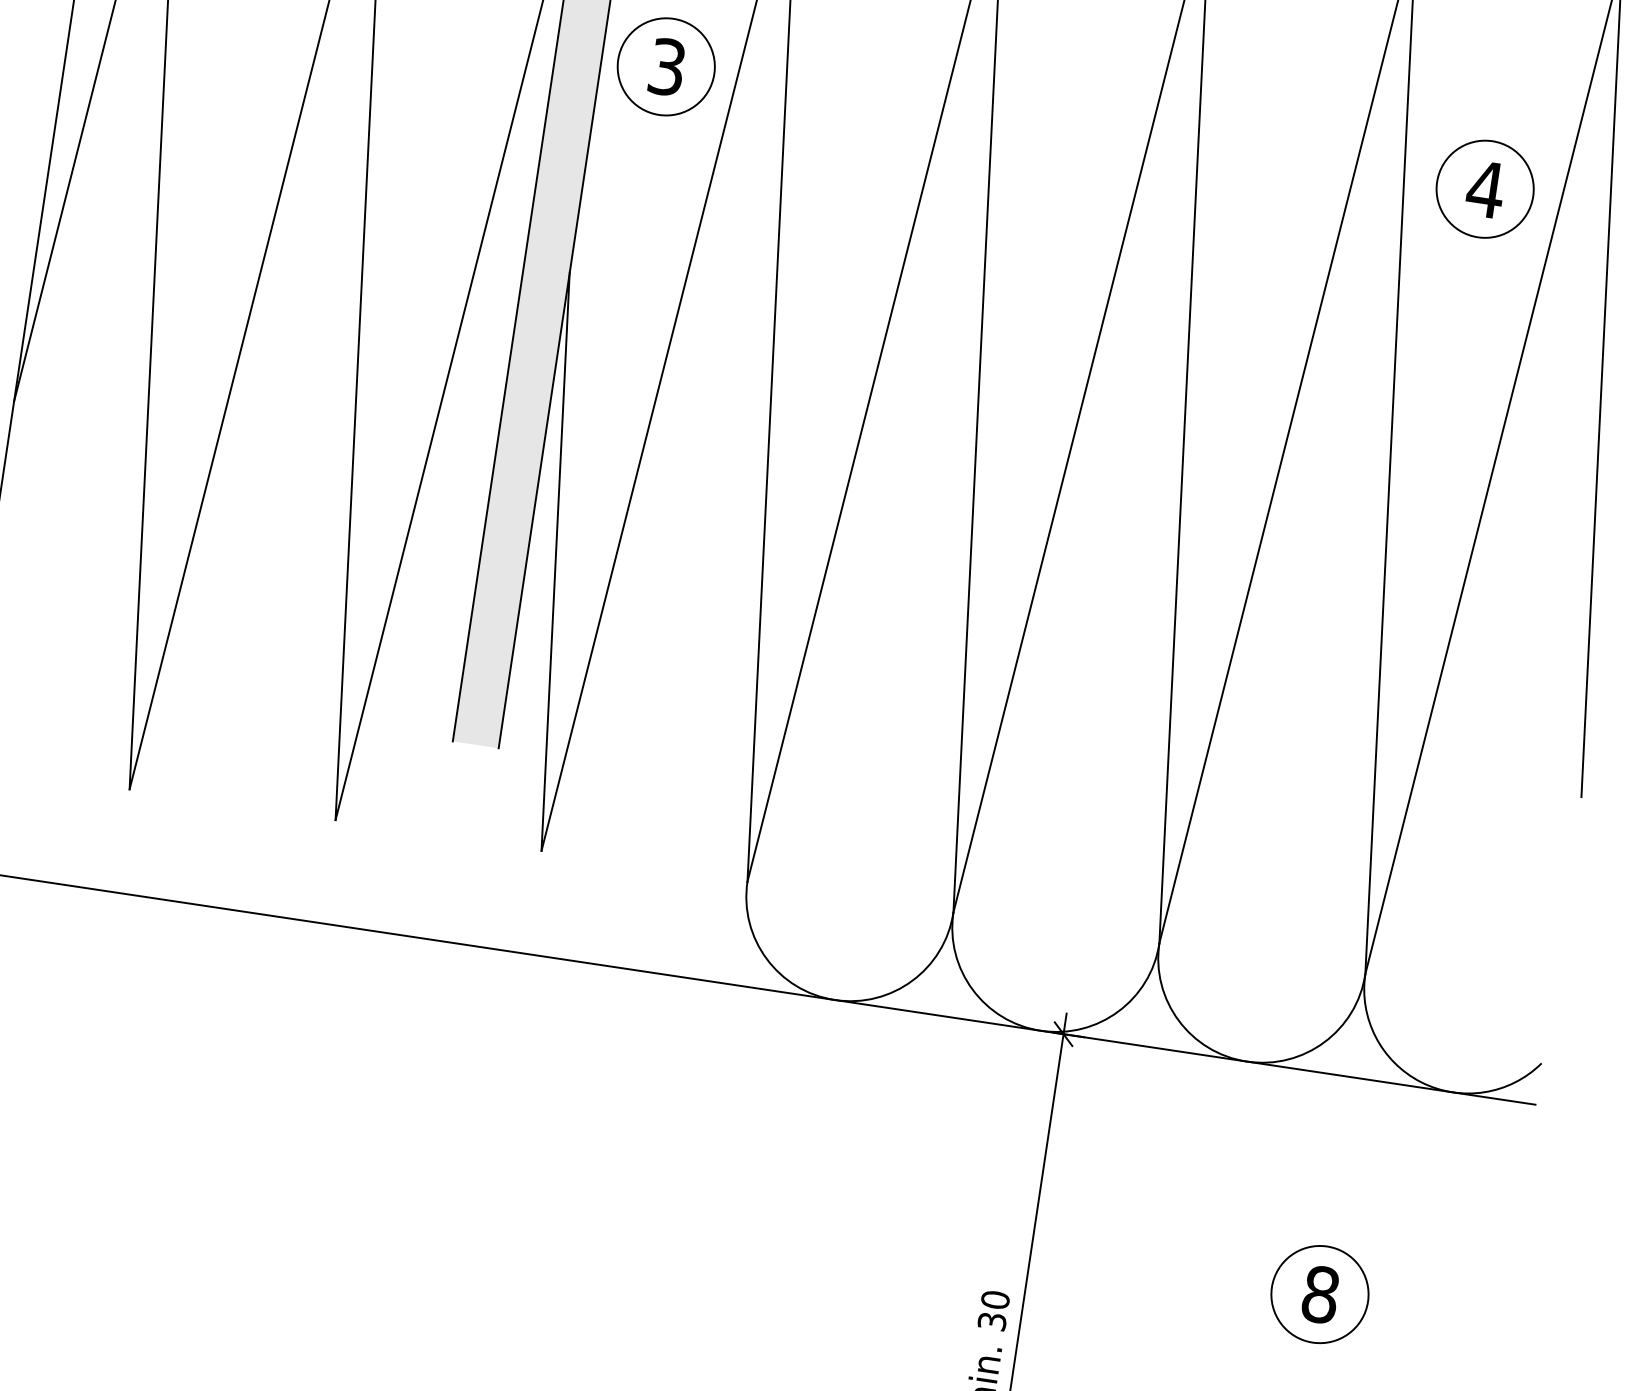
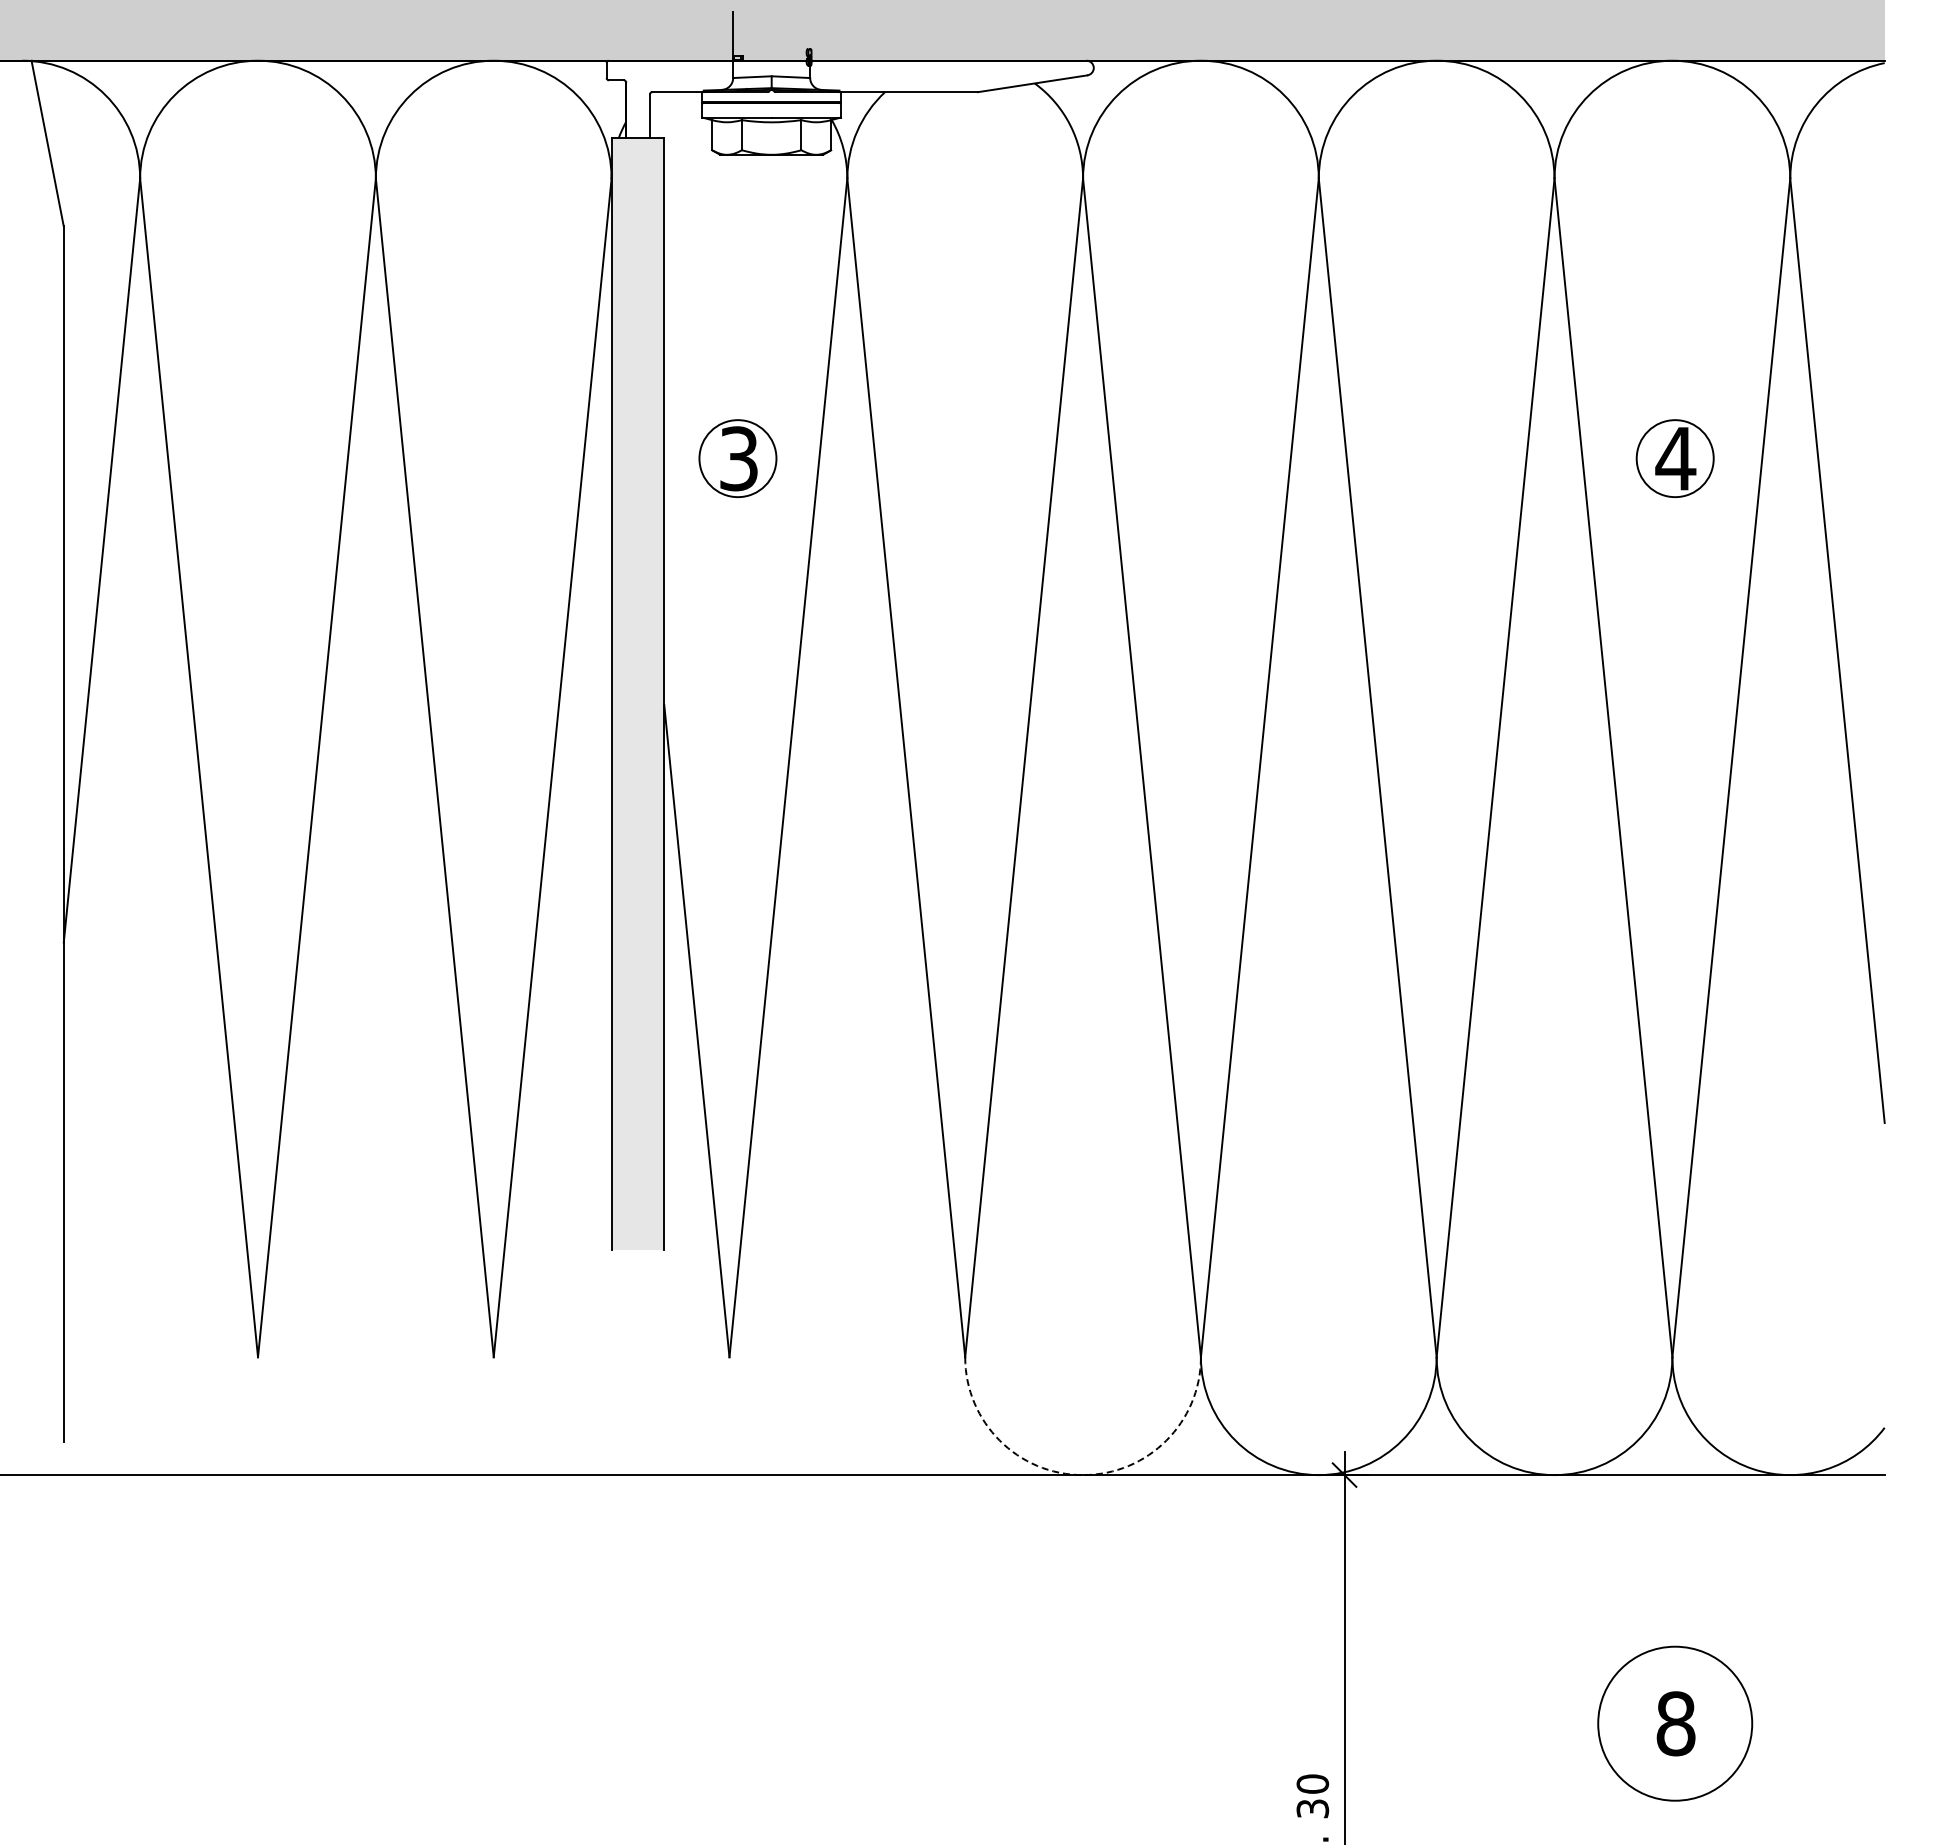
circle: (665, 66) -> (737, 458), size x0.7
circle: (1485, 189) -> (1675, 458), size x0.7
arc: (835, 1000) -> (1083, 1475), solid -> dashed
circle: (1320, 1294) -> (1675, 1723), size x1.4

